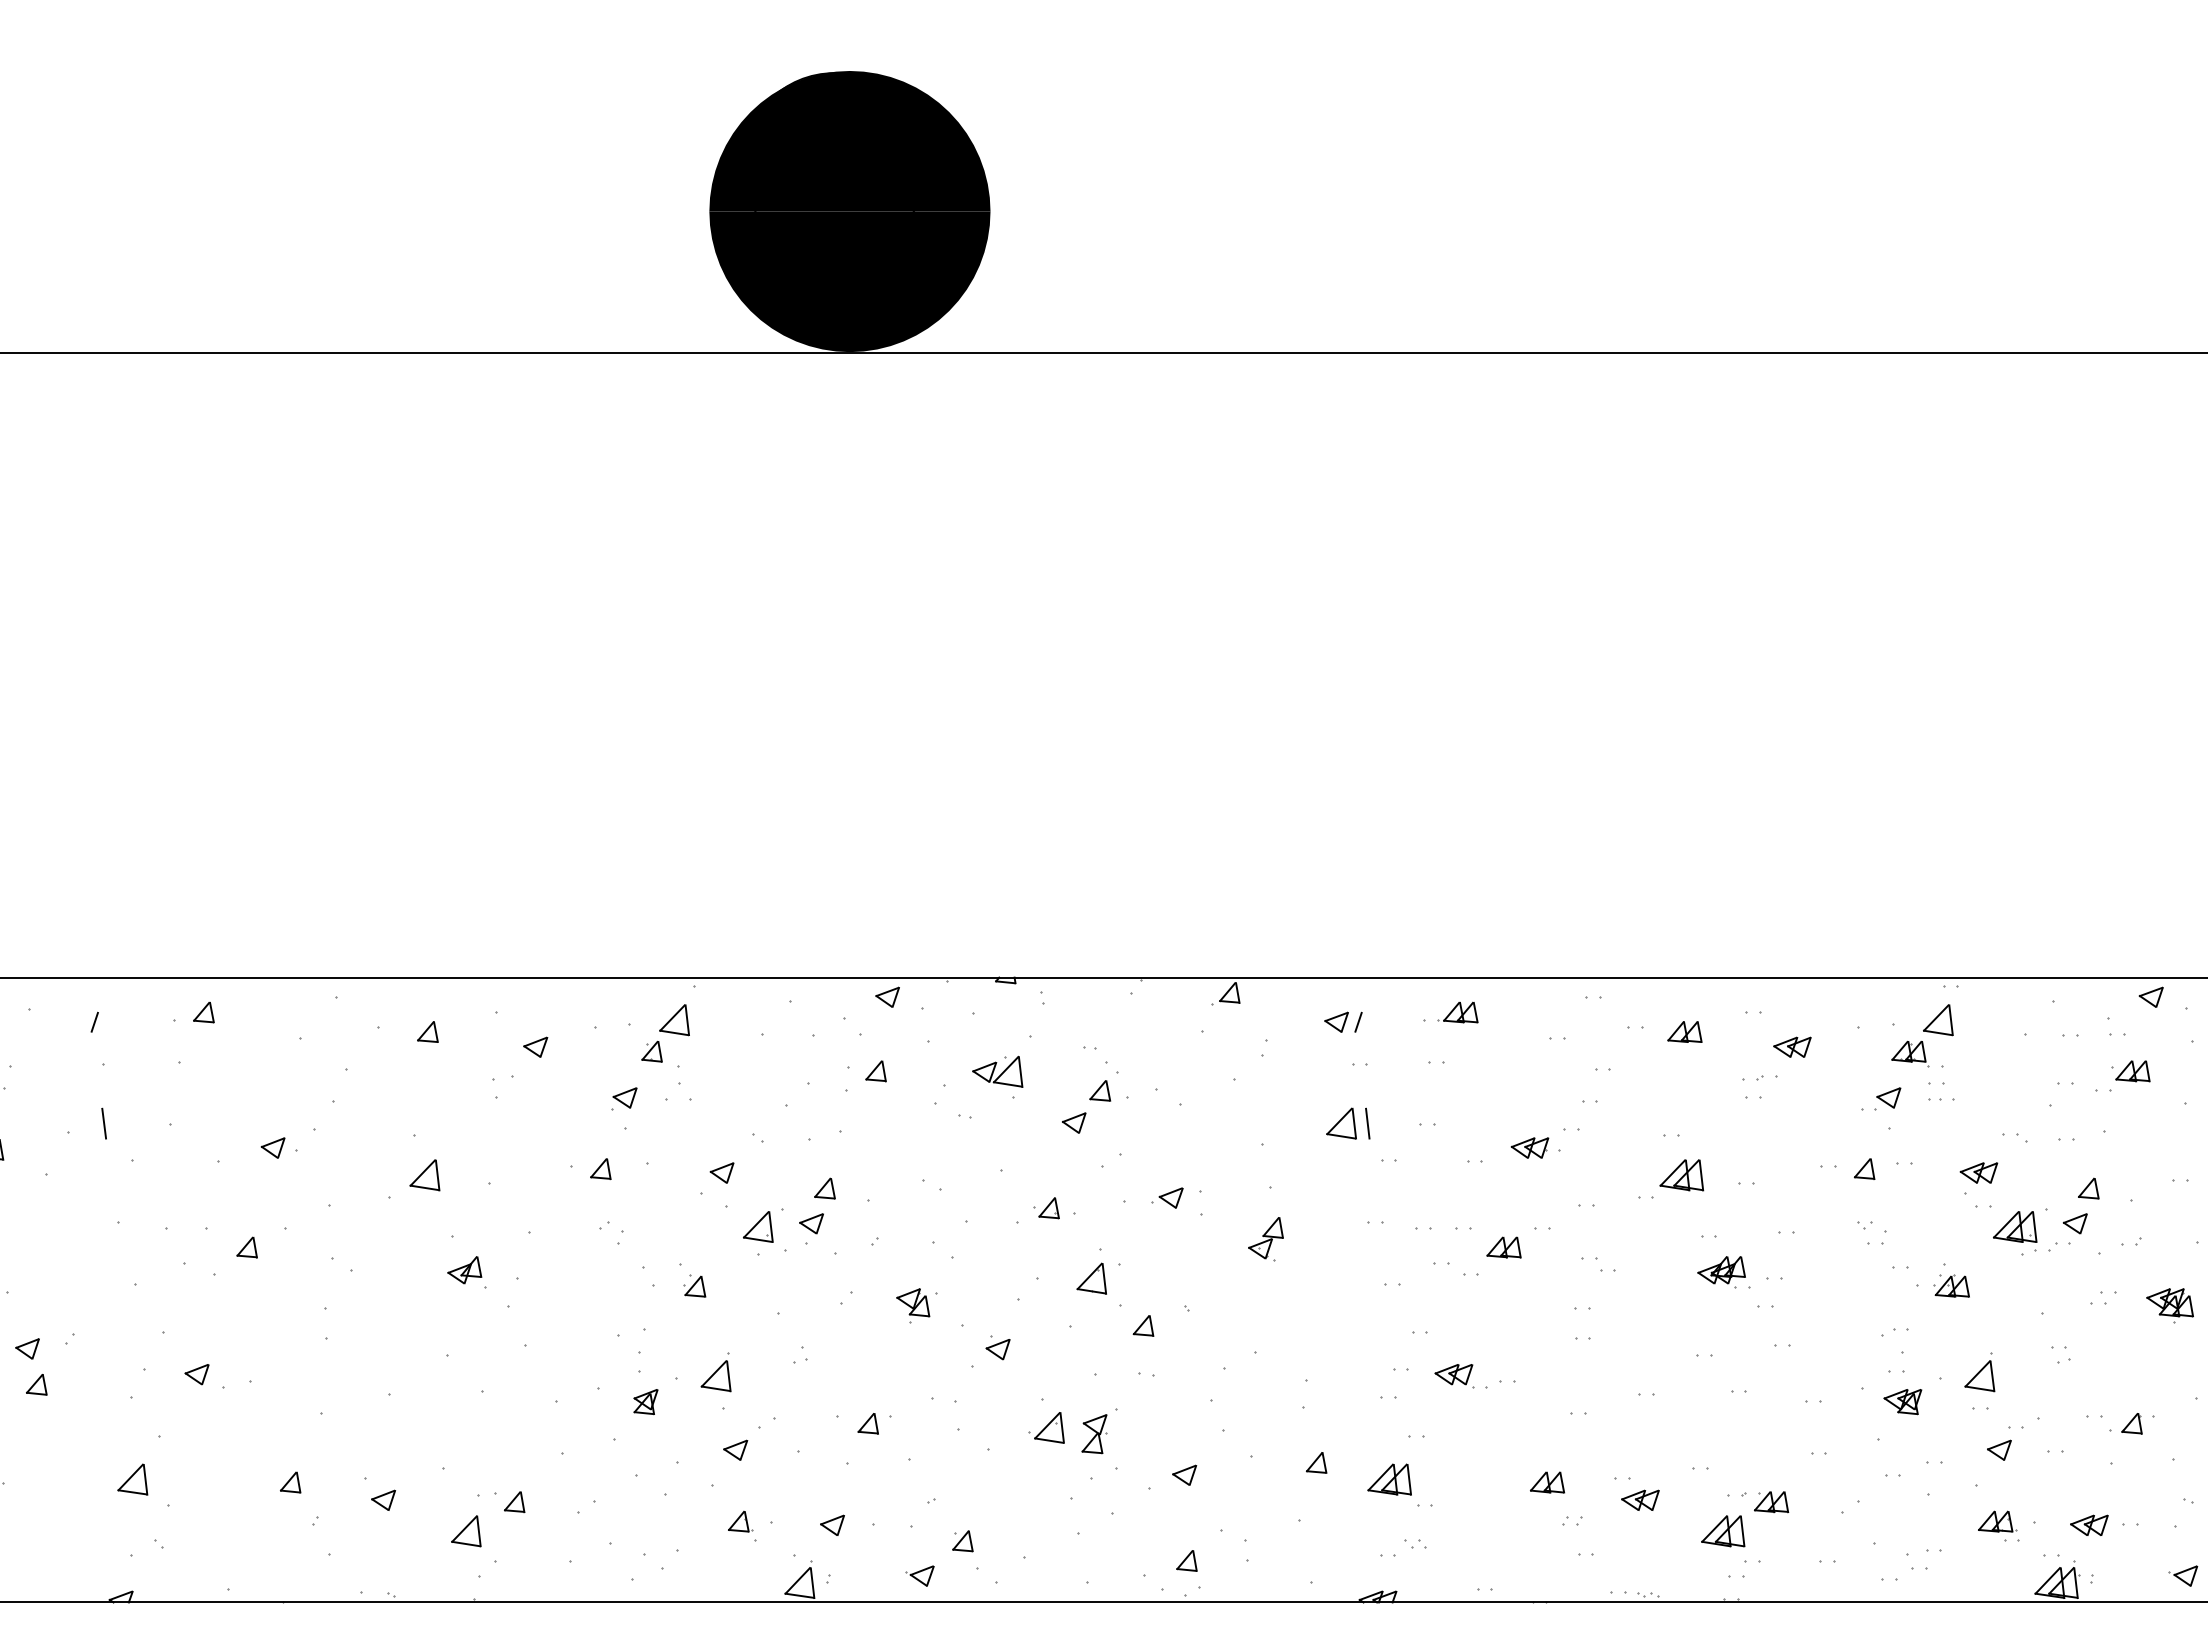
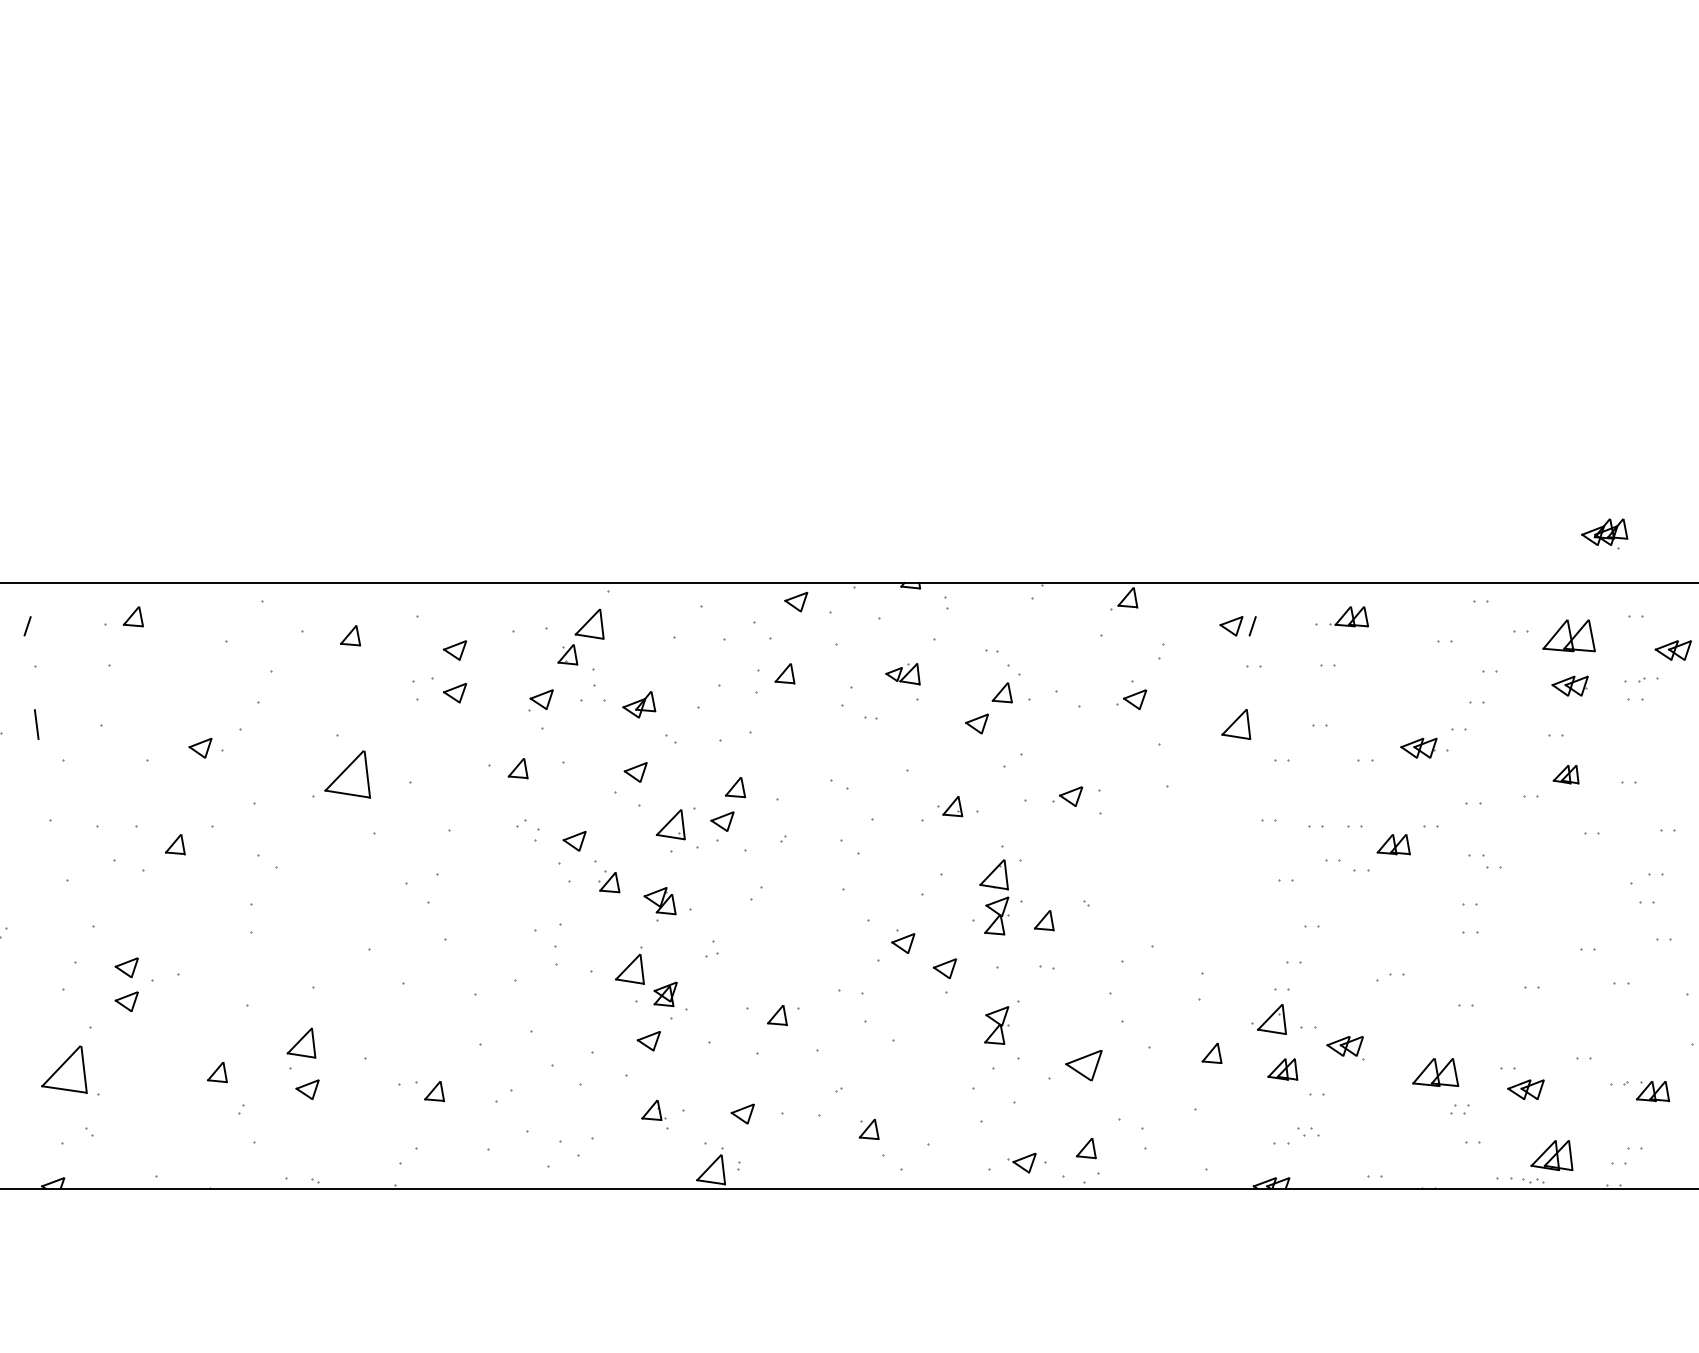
part: (1684, 1031) -> (1568, 635), size x1.6
part: (997, 1071) -> (902, 673), size x0.7
part: (1685, 1083) -> (1569, 685), added
part: (535, 1090) -> (454, 692), added
part: (1233, 1097) -> (1131, 699), added
line: (1367, 1123) -> (1261, 724), removed
part: (424, 1175) -> (347, 774), size x1.6
part: (1681, 1175) -> (1565, 774), size x0.6
part: (1265, 1239) -> (1162, 836), removed
part: (658, 1243) -> (574, 840), added
part: (464, 1270) -> (639, 705), moved
part: (1721, 1272) -> (1604, 534), moved
part: (913, 1305) -> (660, 903), moved
part: (1094, 1321) -> (996, 916), added
part: (1040, 1375) -> (944, 968), added
part: (1454, 1376) -> (1345, 1048), moved
part: (645, 1402) -> (665, 994), moved
part: (196, 1409) -> (126, 1001), added
part: (1046, 1427) -> (1269, 1019), moved
part: (1184, 1474) -> (1083, 1064), size x1.6
part: (132, 1479) -> (64, 1069), size x1.6
part: (1389, 1479) -> (1282, 1069), size x0.7
part: (1547, 1482) -> (1435, 1072), size x1.4
part: (466, 1531) -> (301, 1043), moved
part: (1723, 1531) -> (1552, 1155), moved
part: (919, 1575) -> (1021, 1162), moved

